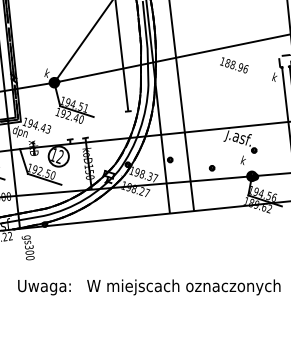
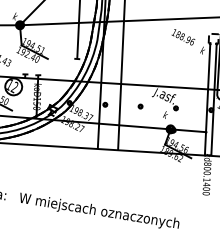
text: (234, 65) -> (183, 37), moved
part: (211, 168) -> (140, 106), moved

